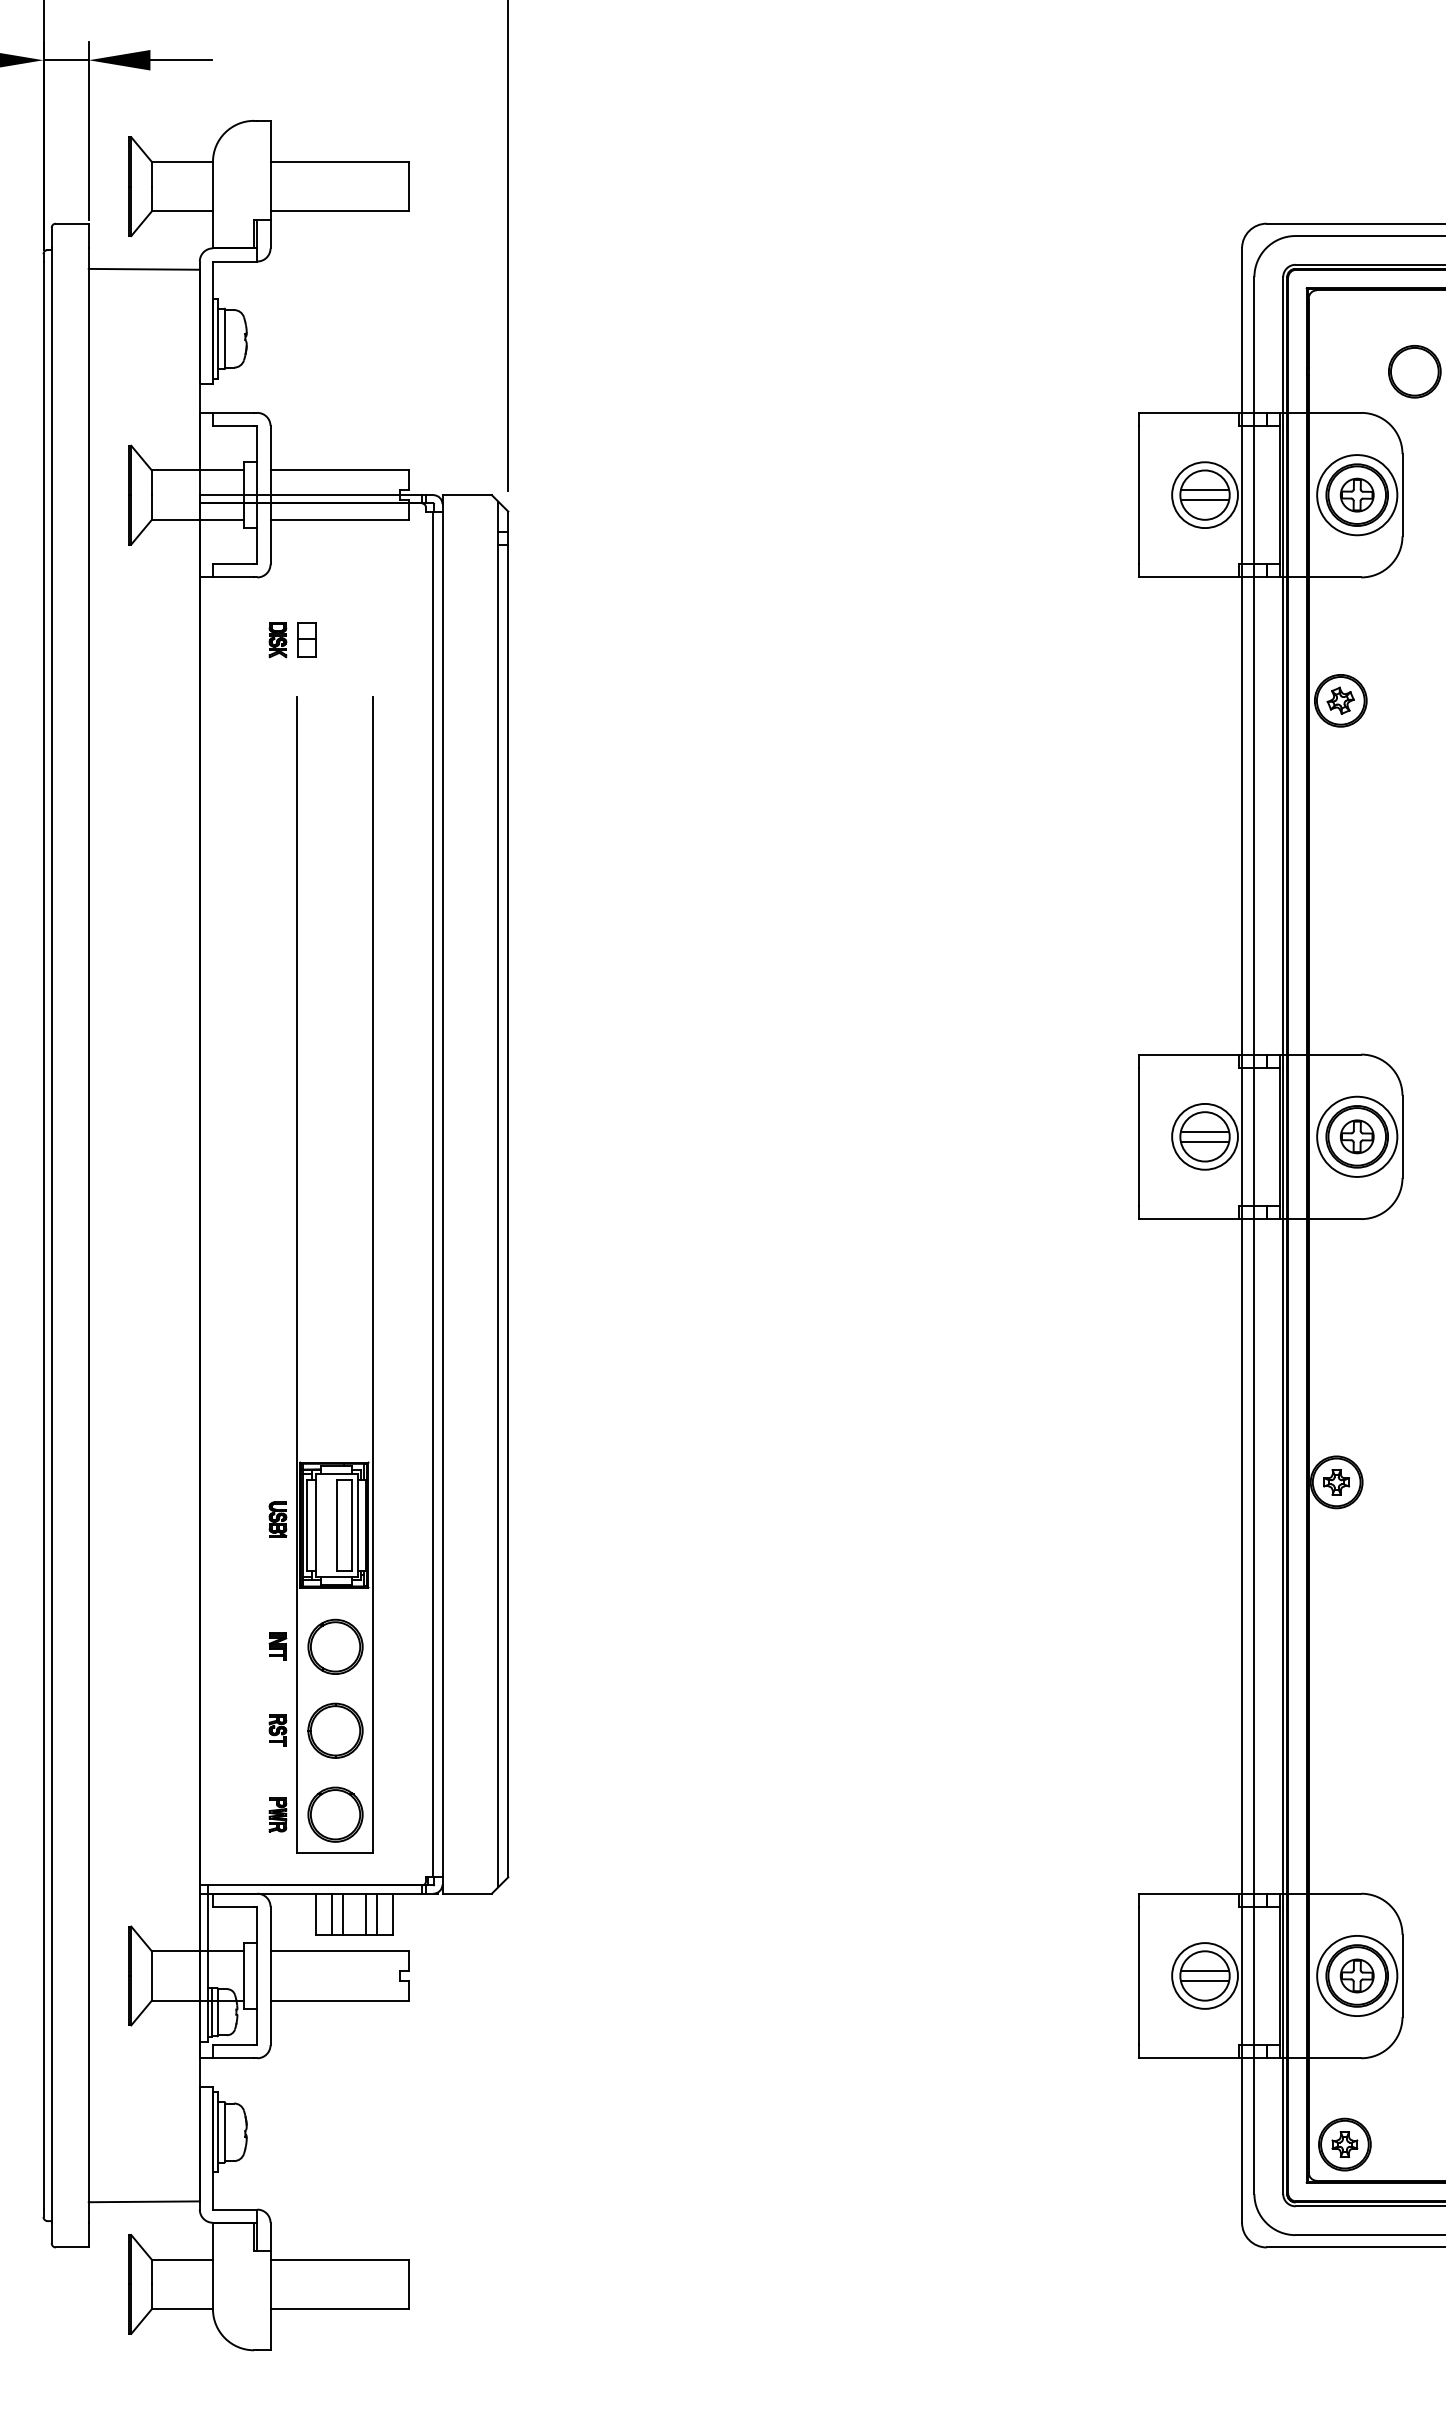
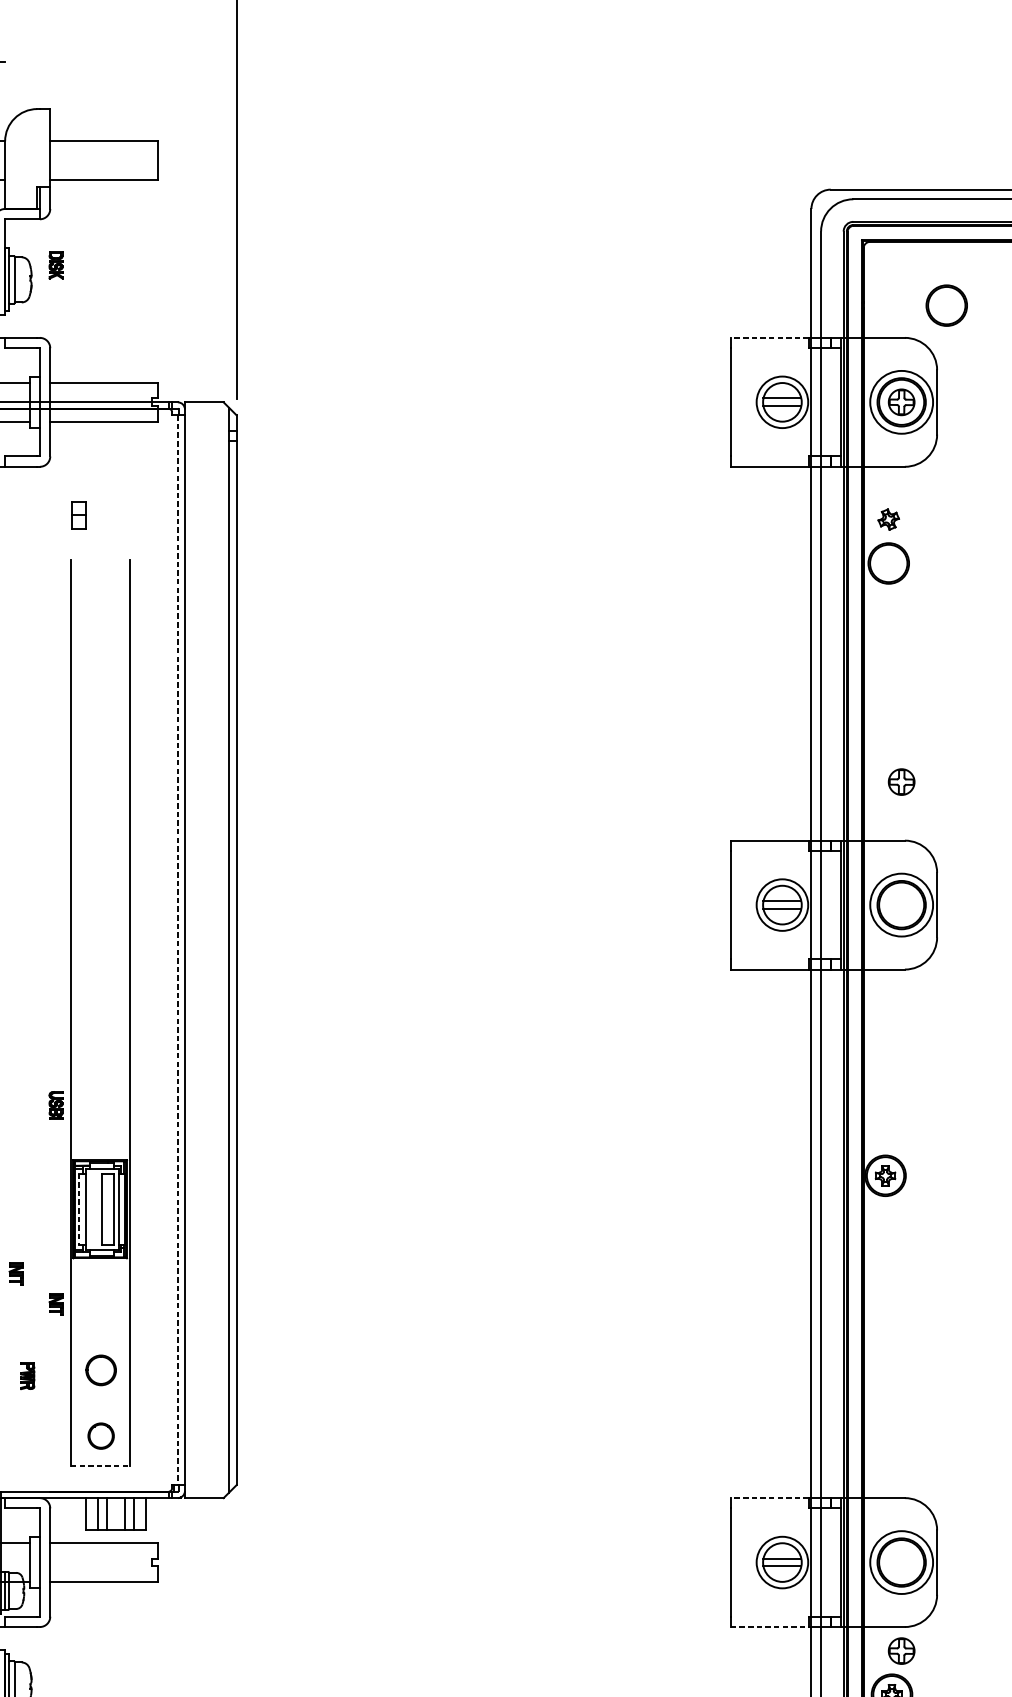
line: (1189, 412) -> (770, 337), solid -> dashed
part: (277, 640) -> (55, 265), moved
part: (1340, 700) -> (888, 519), moved
part: (1356, 1136) -> (901, 781), moved
line: (433, 1194) -> (177, 950), solid -> dashed
part: (277, 1519) -> (55, 1105), moved
line: (307, 1525) -> (79, 1209), solid -> dashed
part: (226, 1607) -> (15, 1273), added
part: (335, 1646) -> (101, 1304), removed
part: (277, 1730) -> (55, 1370), removed
part: (335, 1730) -> (101, 1370), size x0.7
part: (277, 1814) -> (27, 1375), moved
part: (335, 1814) -> (101, 1436), size x0.6
line: (334, 1852) -> (100, 1465), solid -> dashed
line: (1189, 1893) -> (770, 1497), solid -> dashed
part: (1356, 1975) -> (901, 1650), moved
line: (1189, 2058) -> (770, 1627), solid -> dashed

